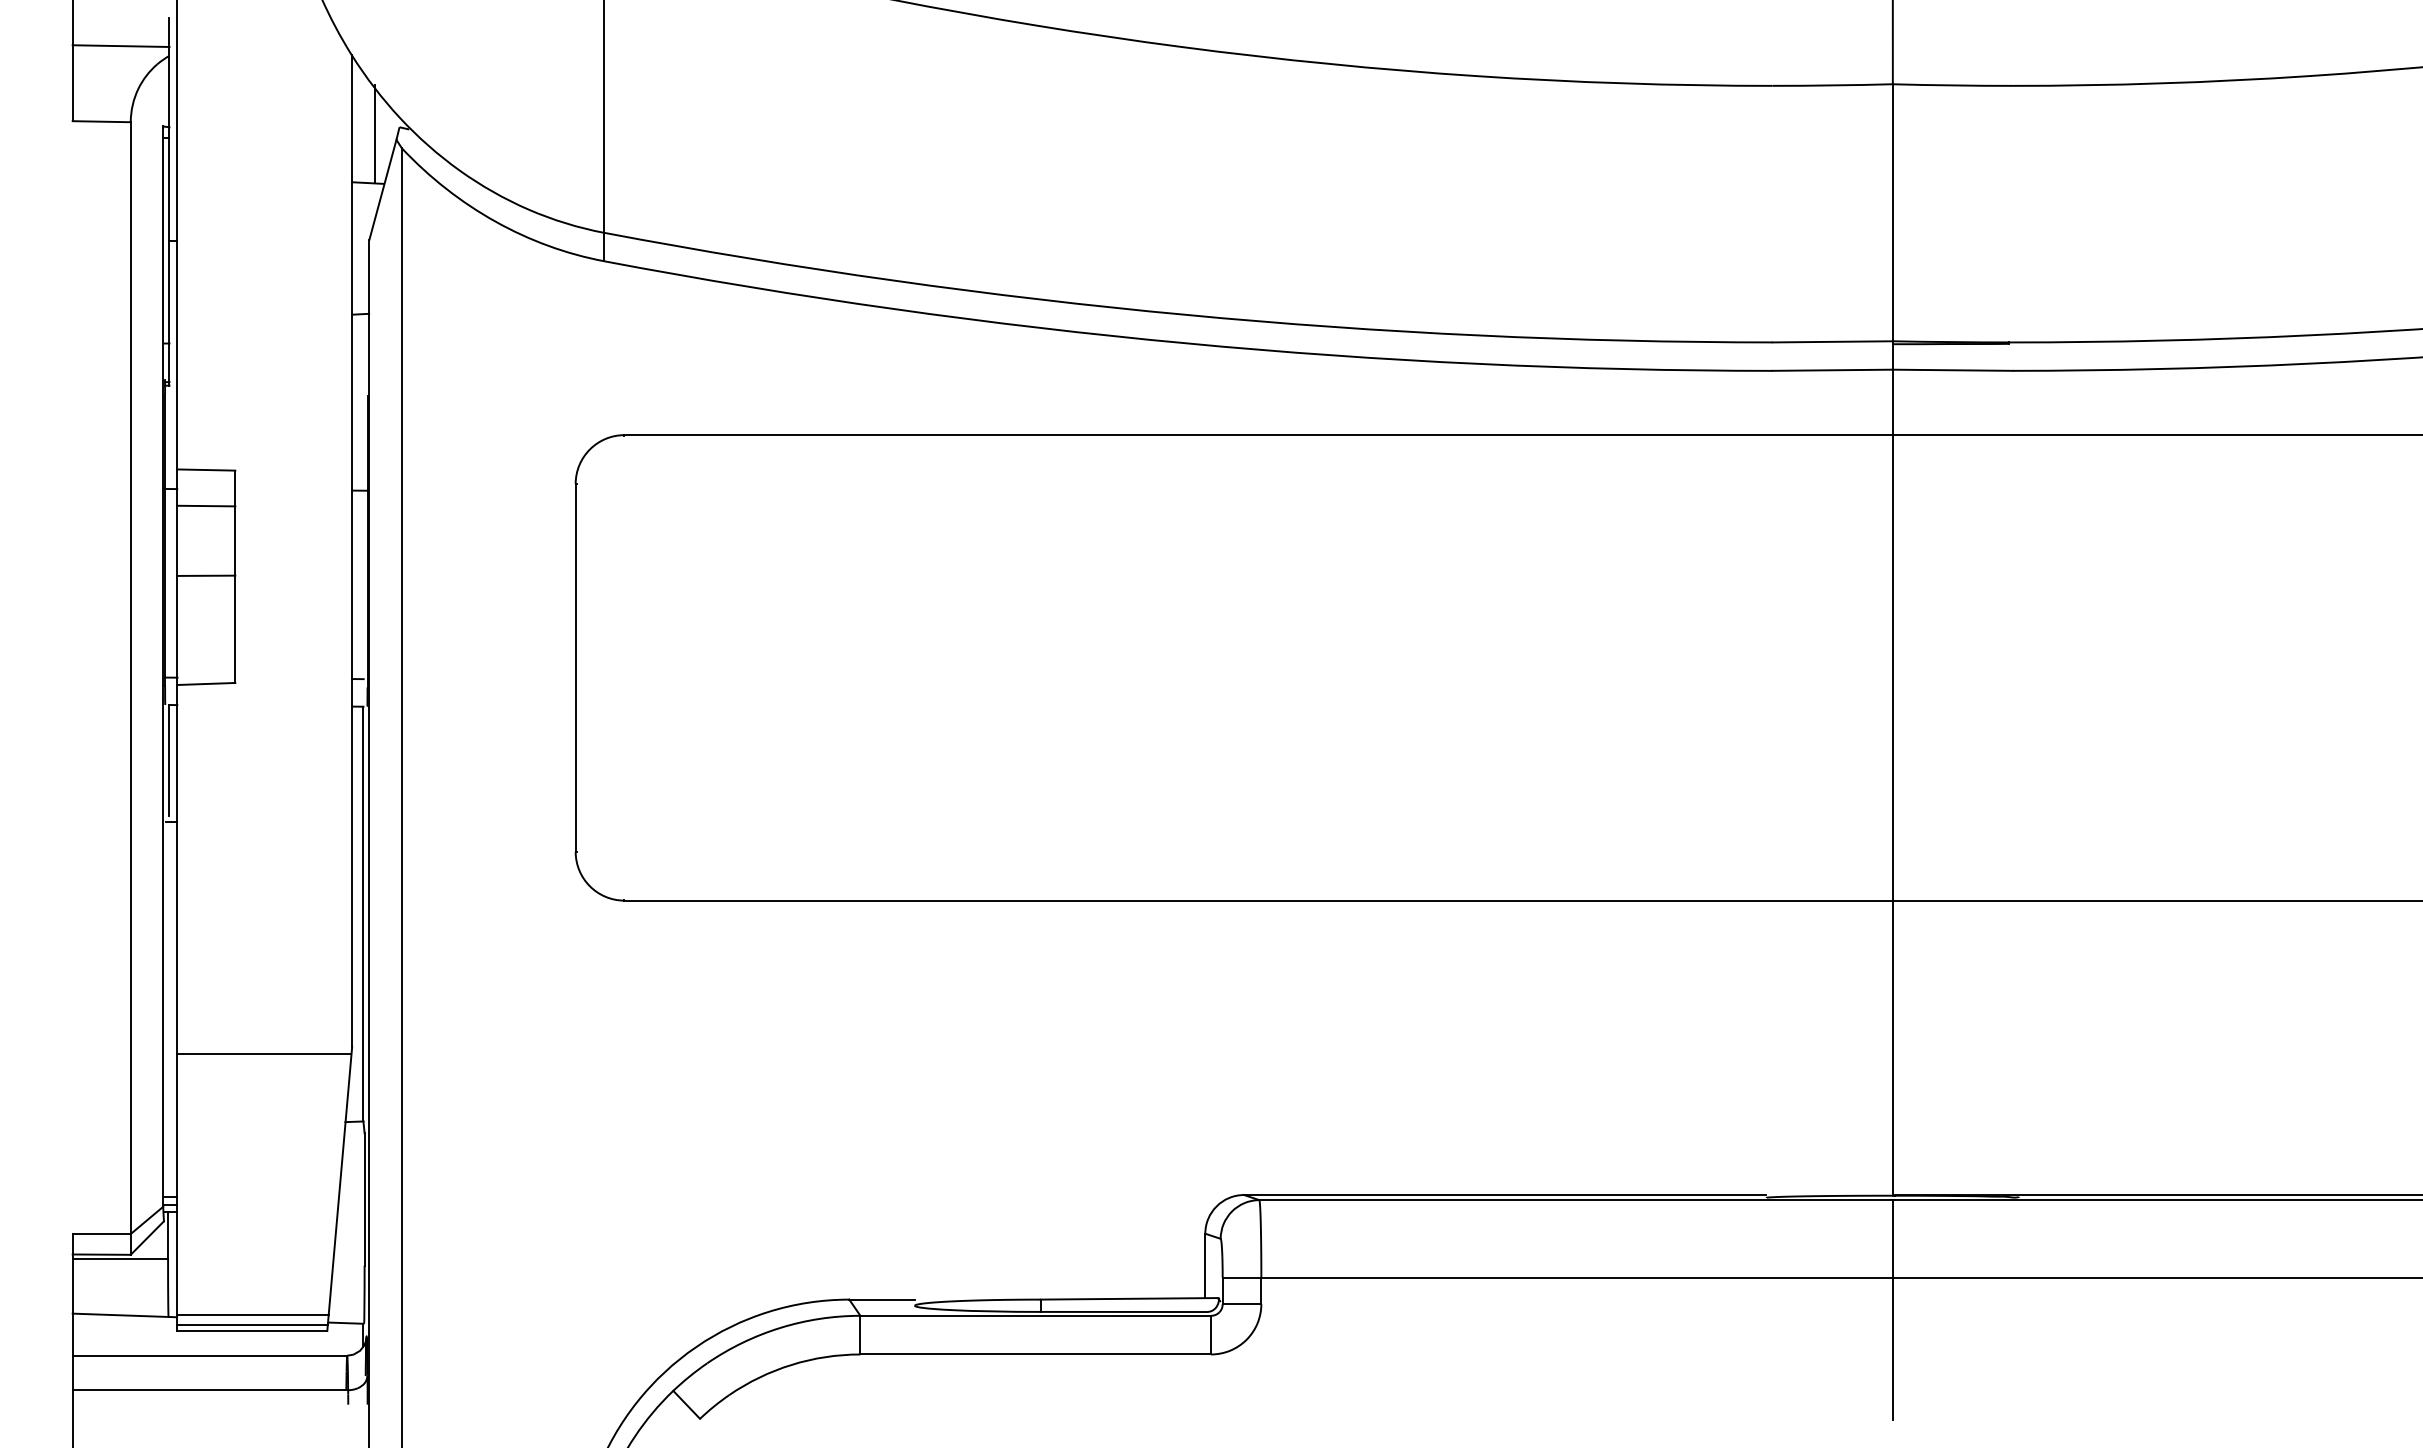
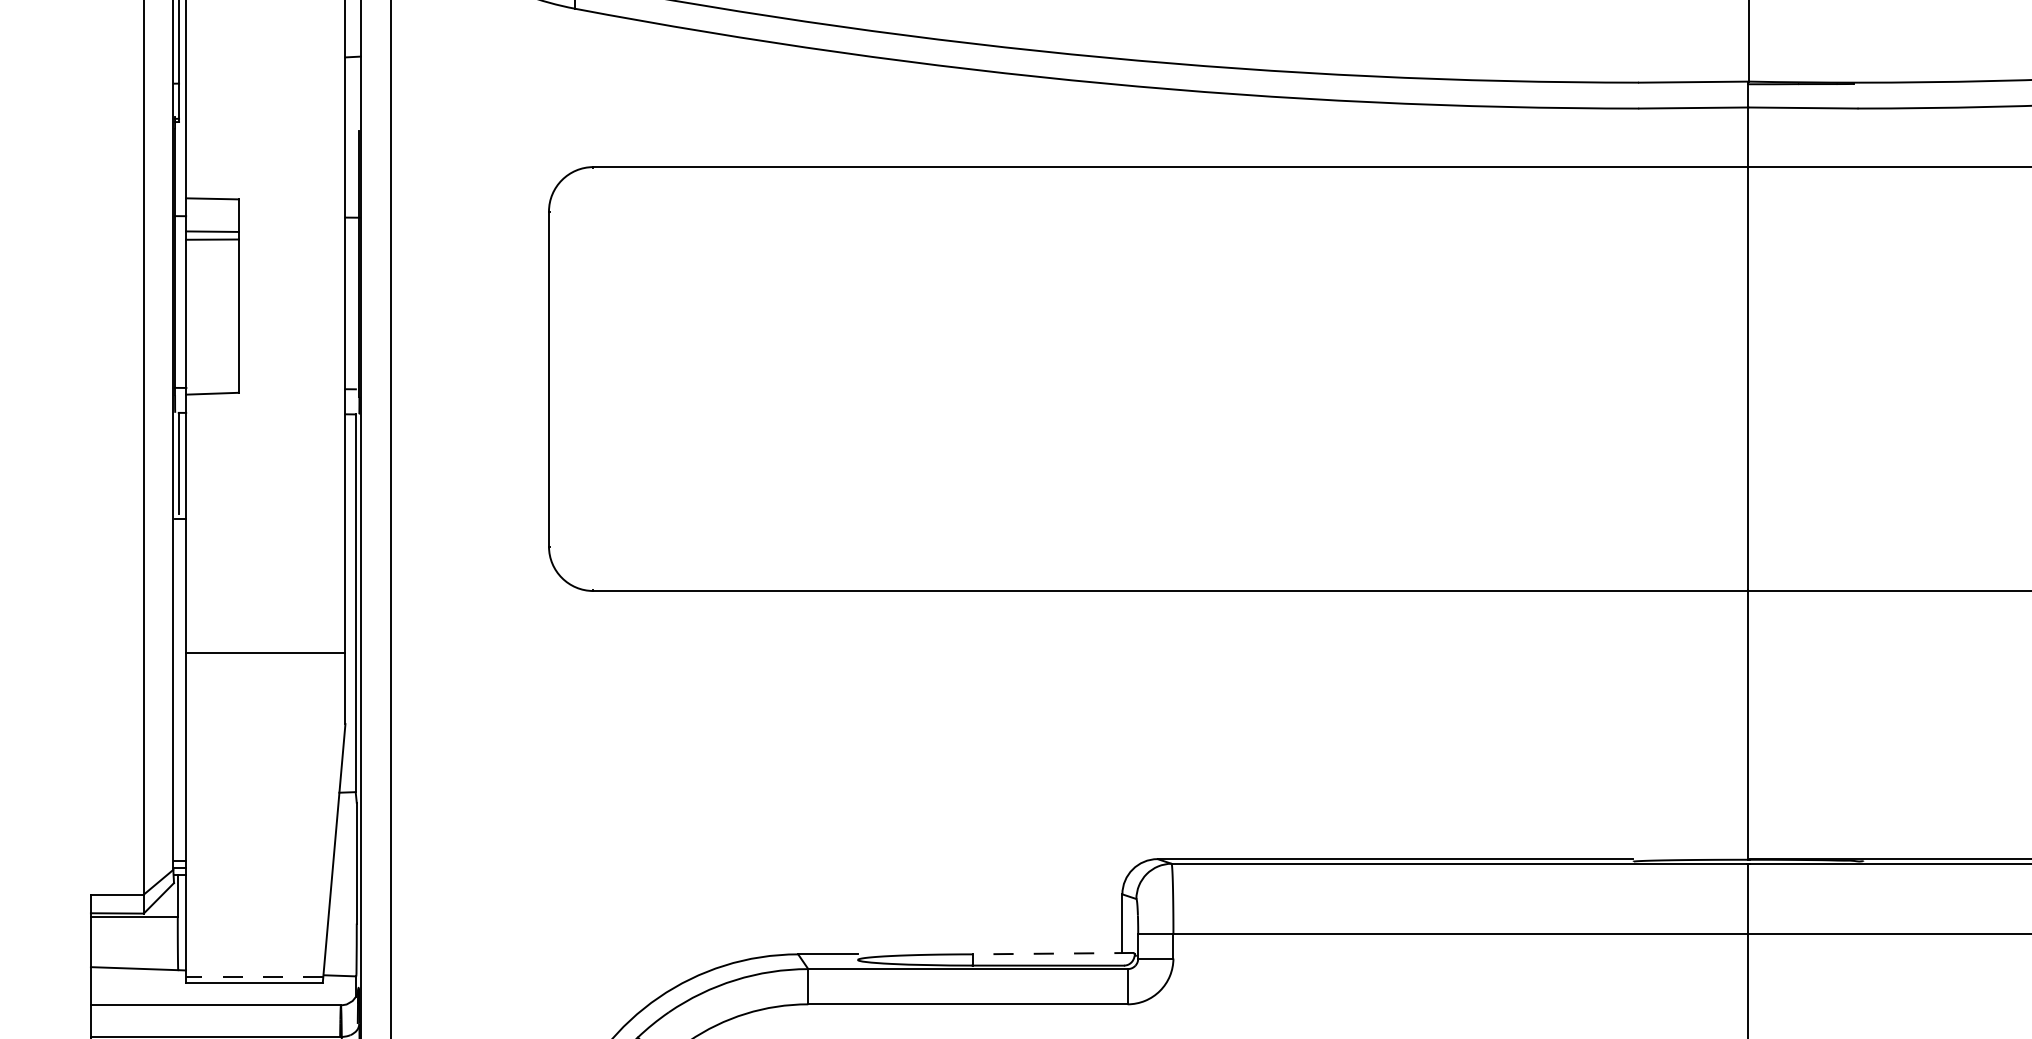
line: (206, 575) -> (212, 239), moved
line: (264, 1054) -> (265, 652), moved
line: (1129, 1298) -> (1053, 953), solid -> dashed
line: (252, 1314) -> (254, 967), removed
line: (252, 1324) -> (254, 977), solid -> dashed

